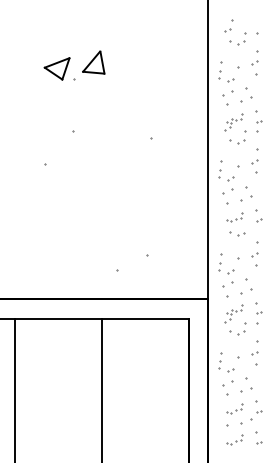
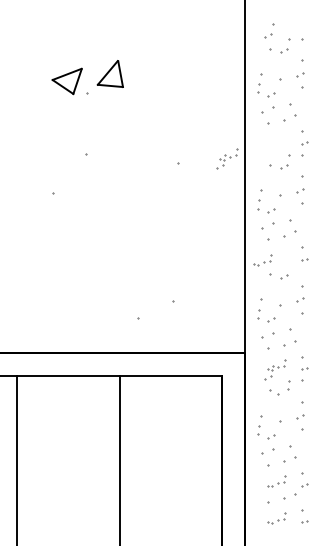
part: (233, 121) -> (227, 158), moved
part: (234, 217) -> (262, 260), moved
part: (241, 332) -> (284, 392), size x1.6

